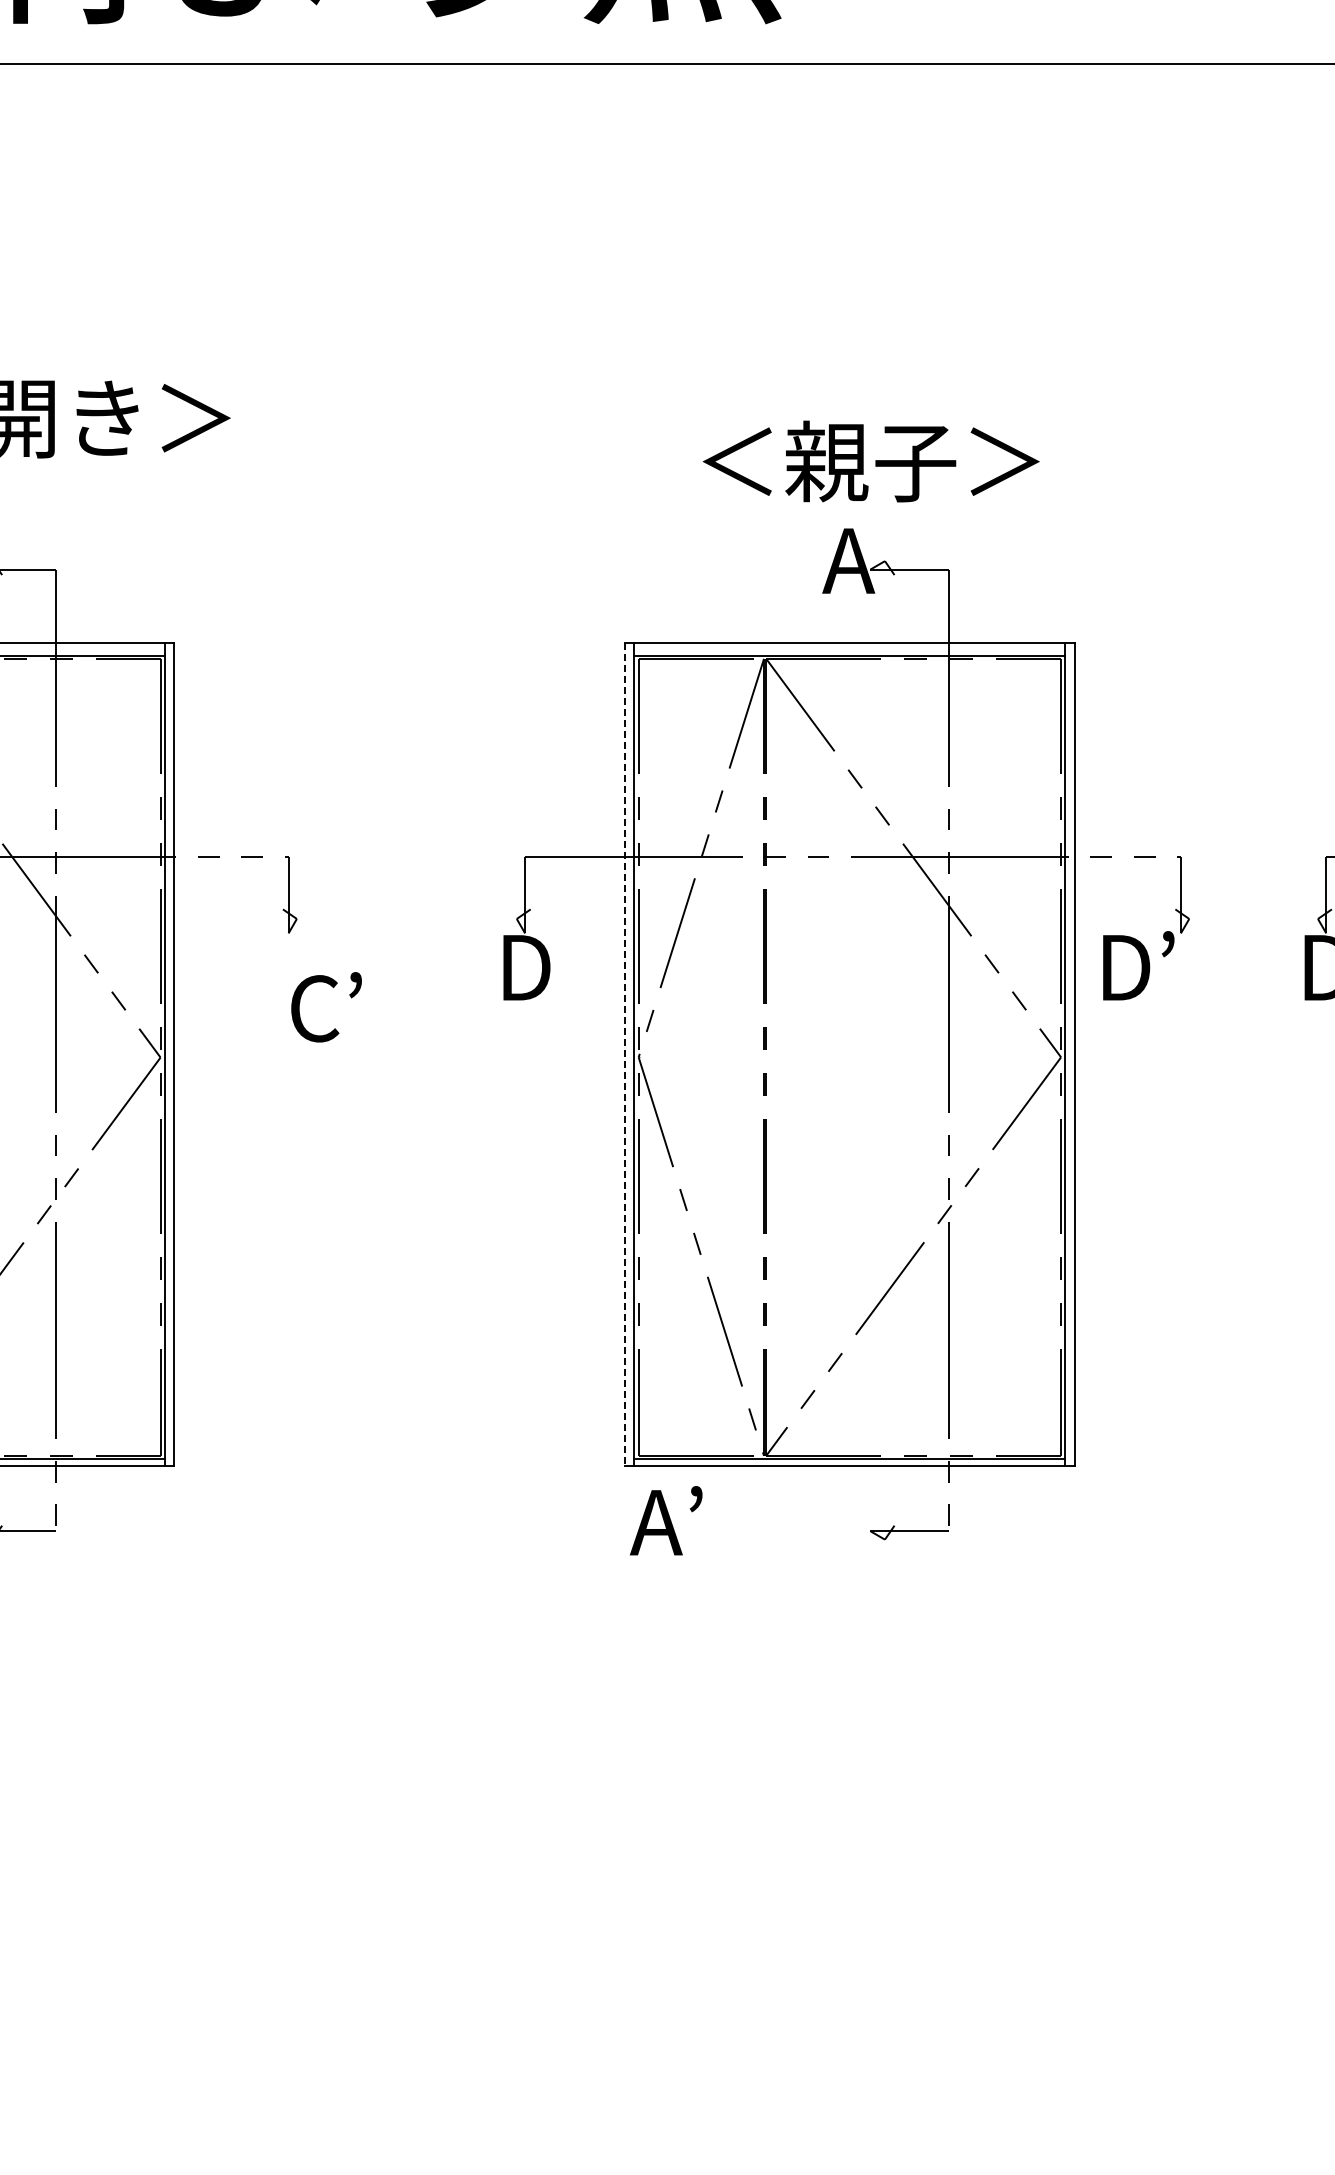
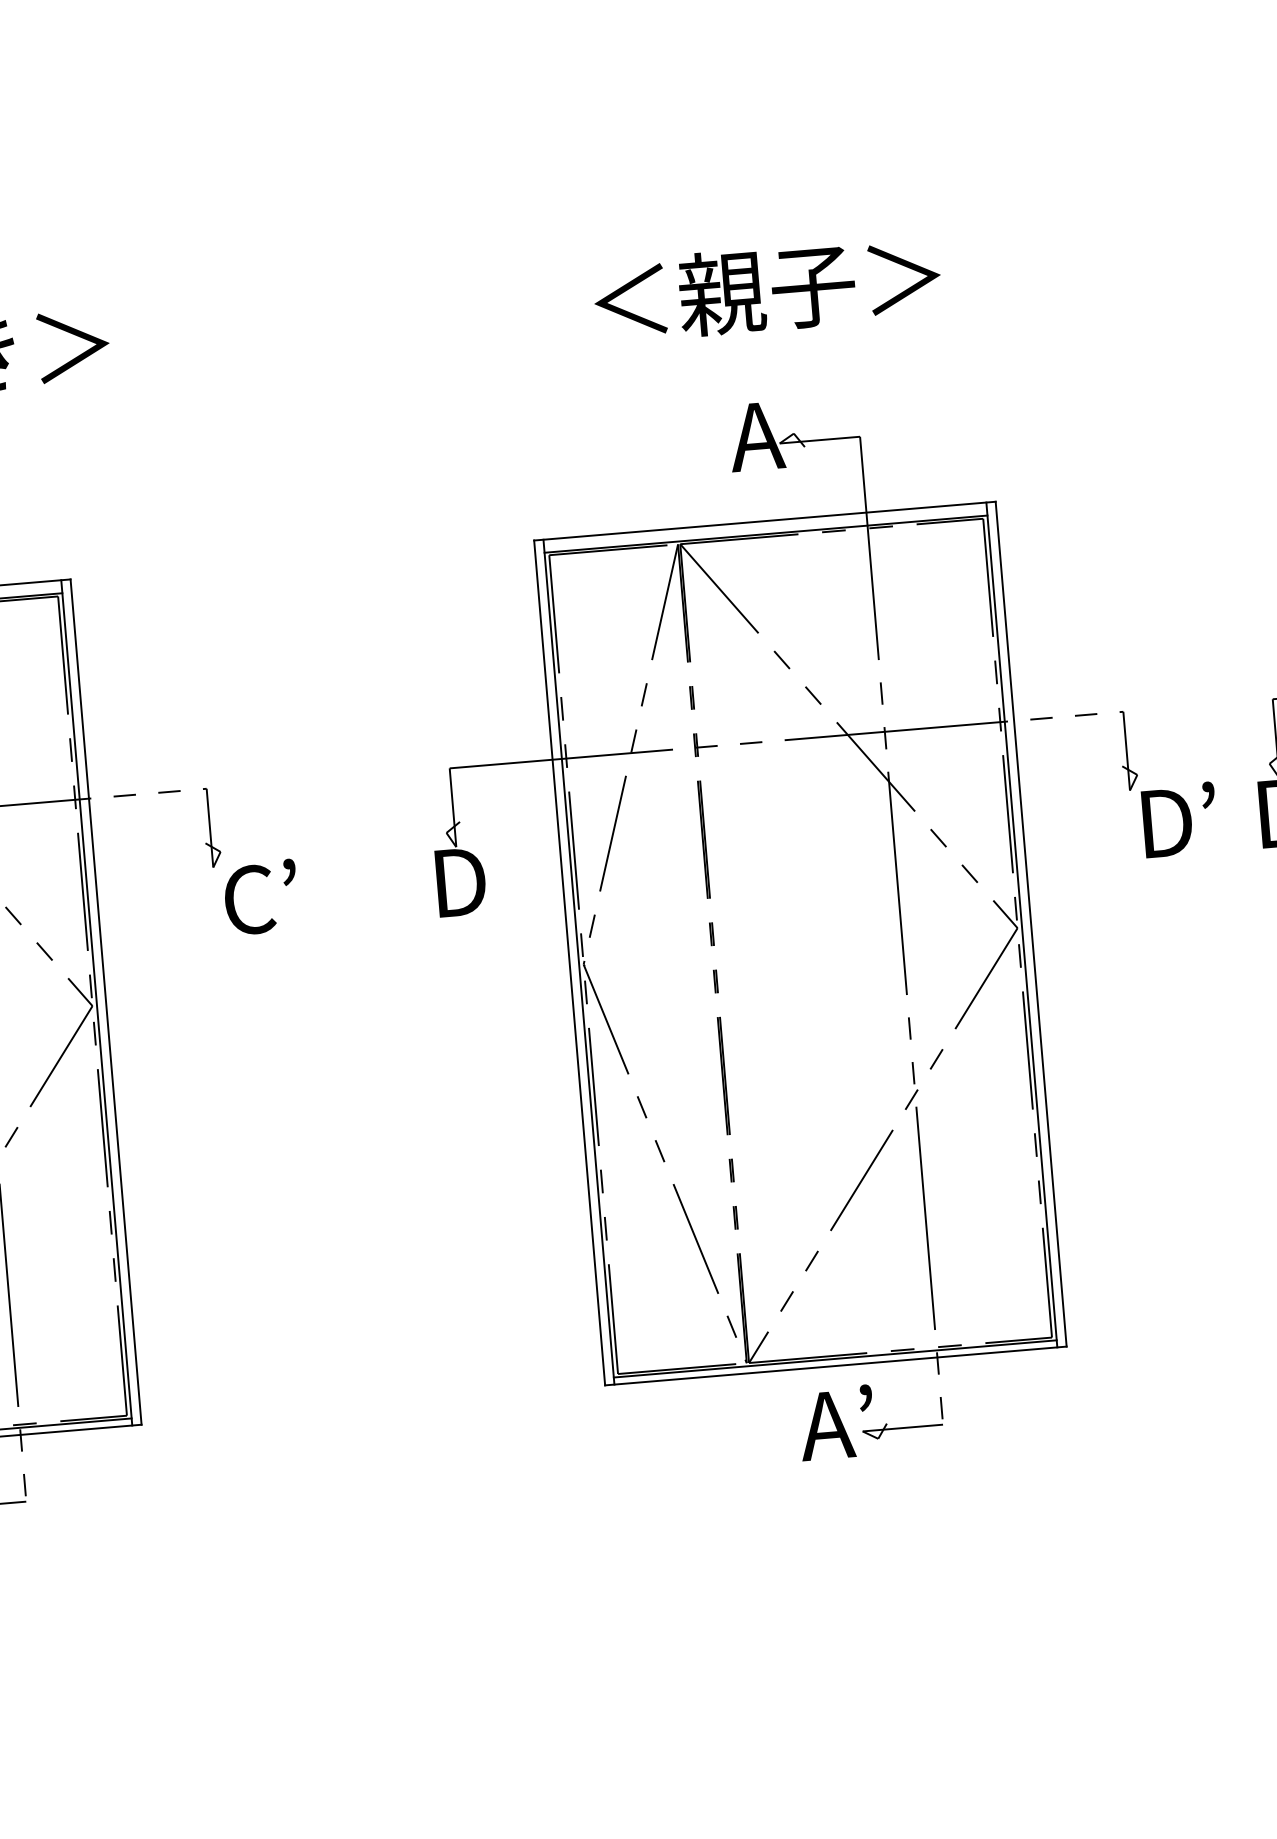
text: (870, 461) -> (766, 289), moved
text: (1138, 965) -> (1179, 819), moved
text: (326, 1007) -> (261, 897), moved
line: (625, 1055) -> (569, 963), dashed -> solid
text: (666, 1520) -> (837, 1422), moved

